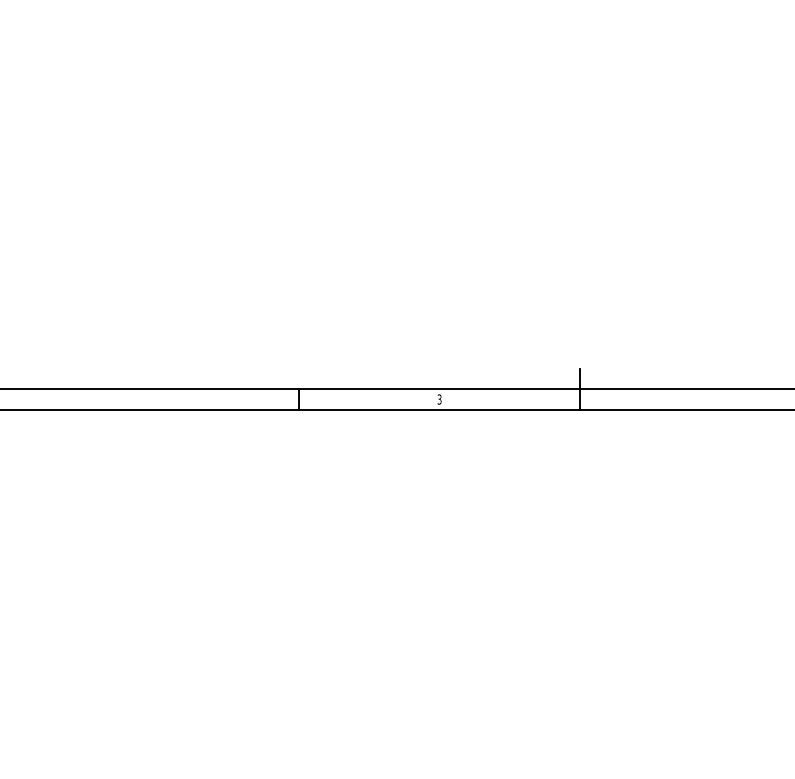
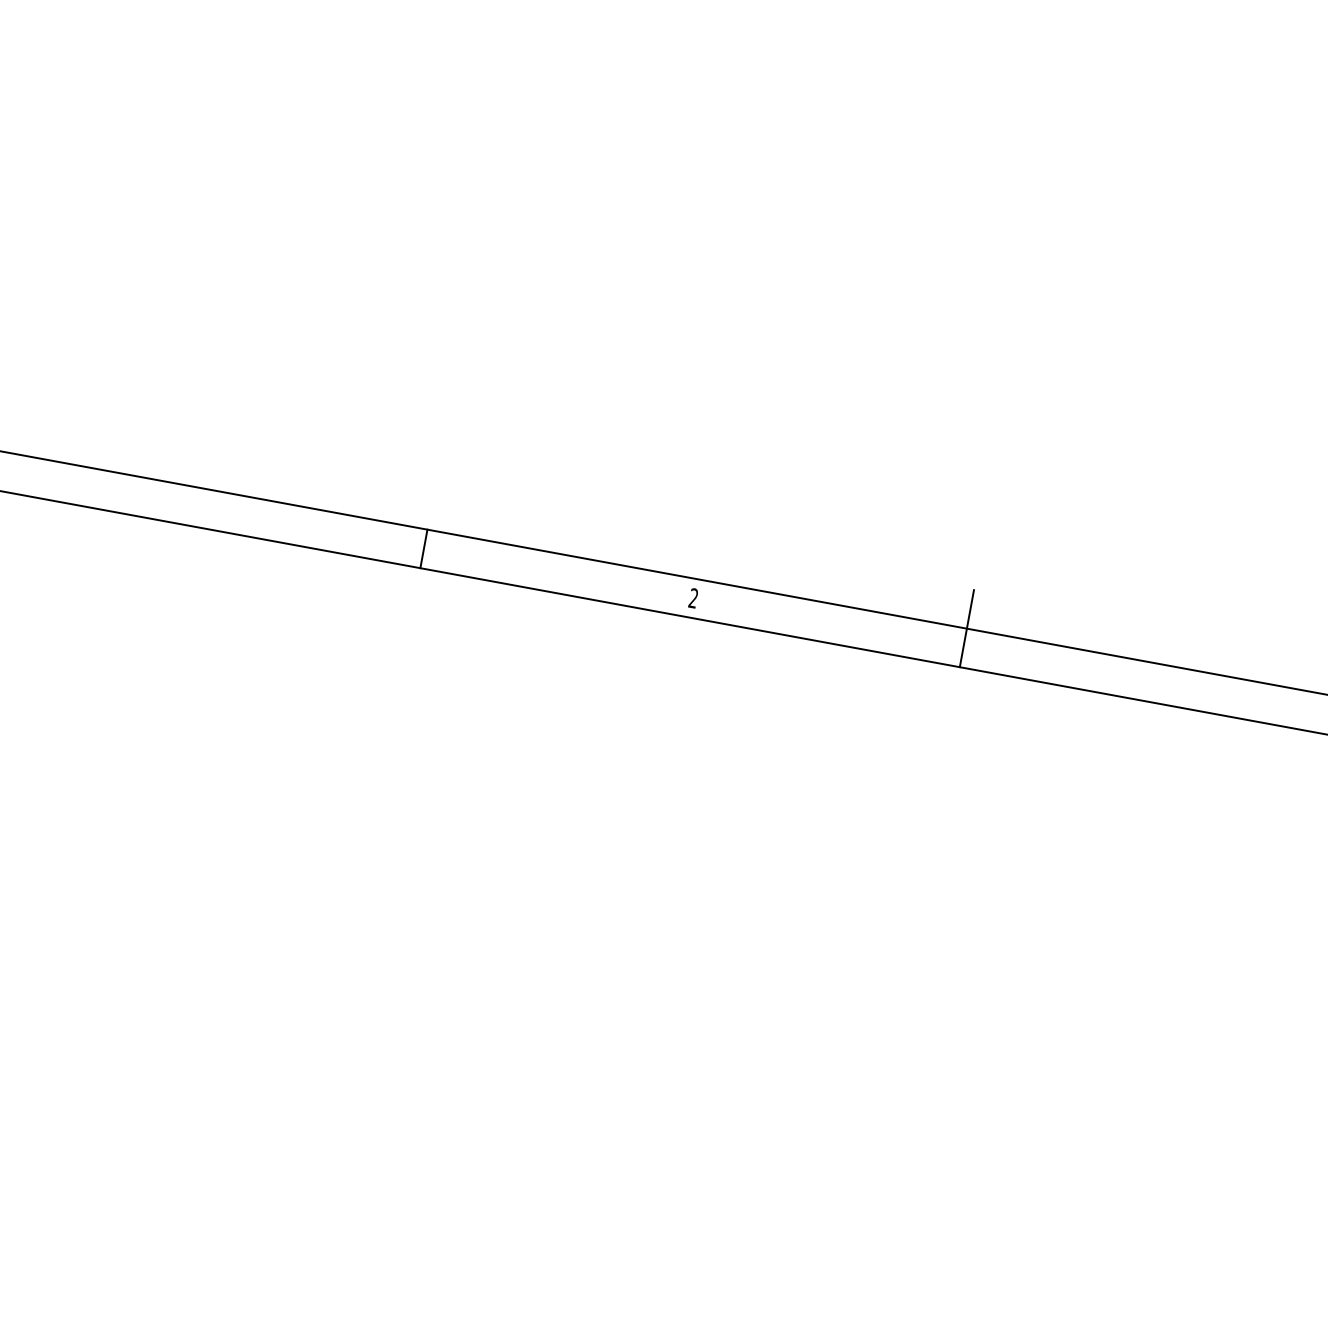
text: (439, 399) -> (693, 598), 3 -> 2

